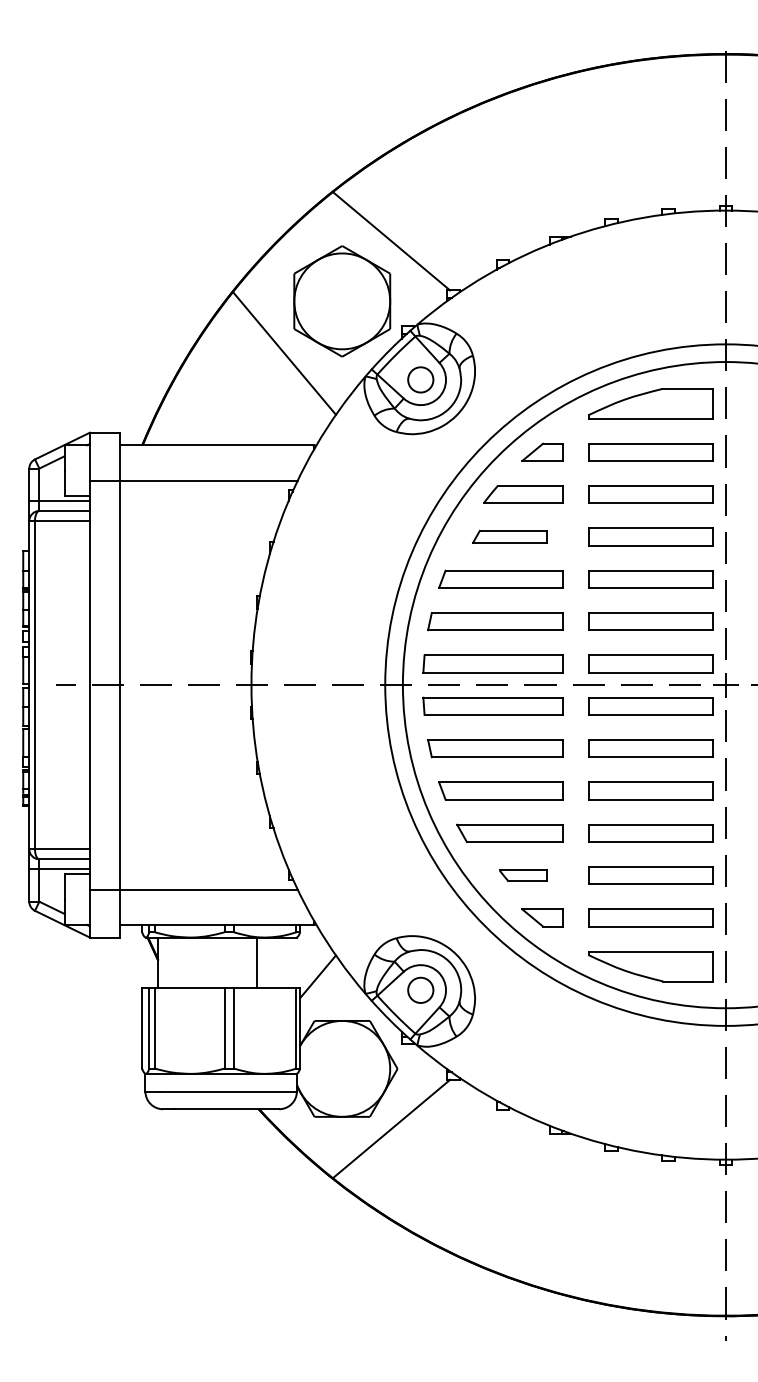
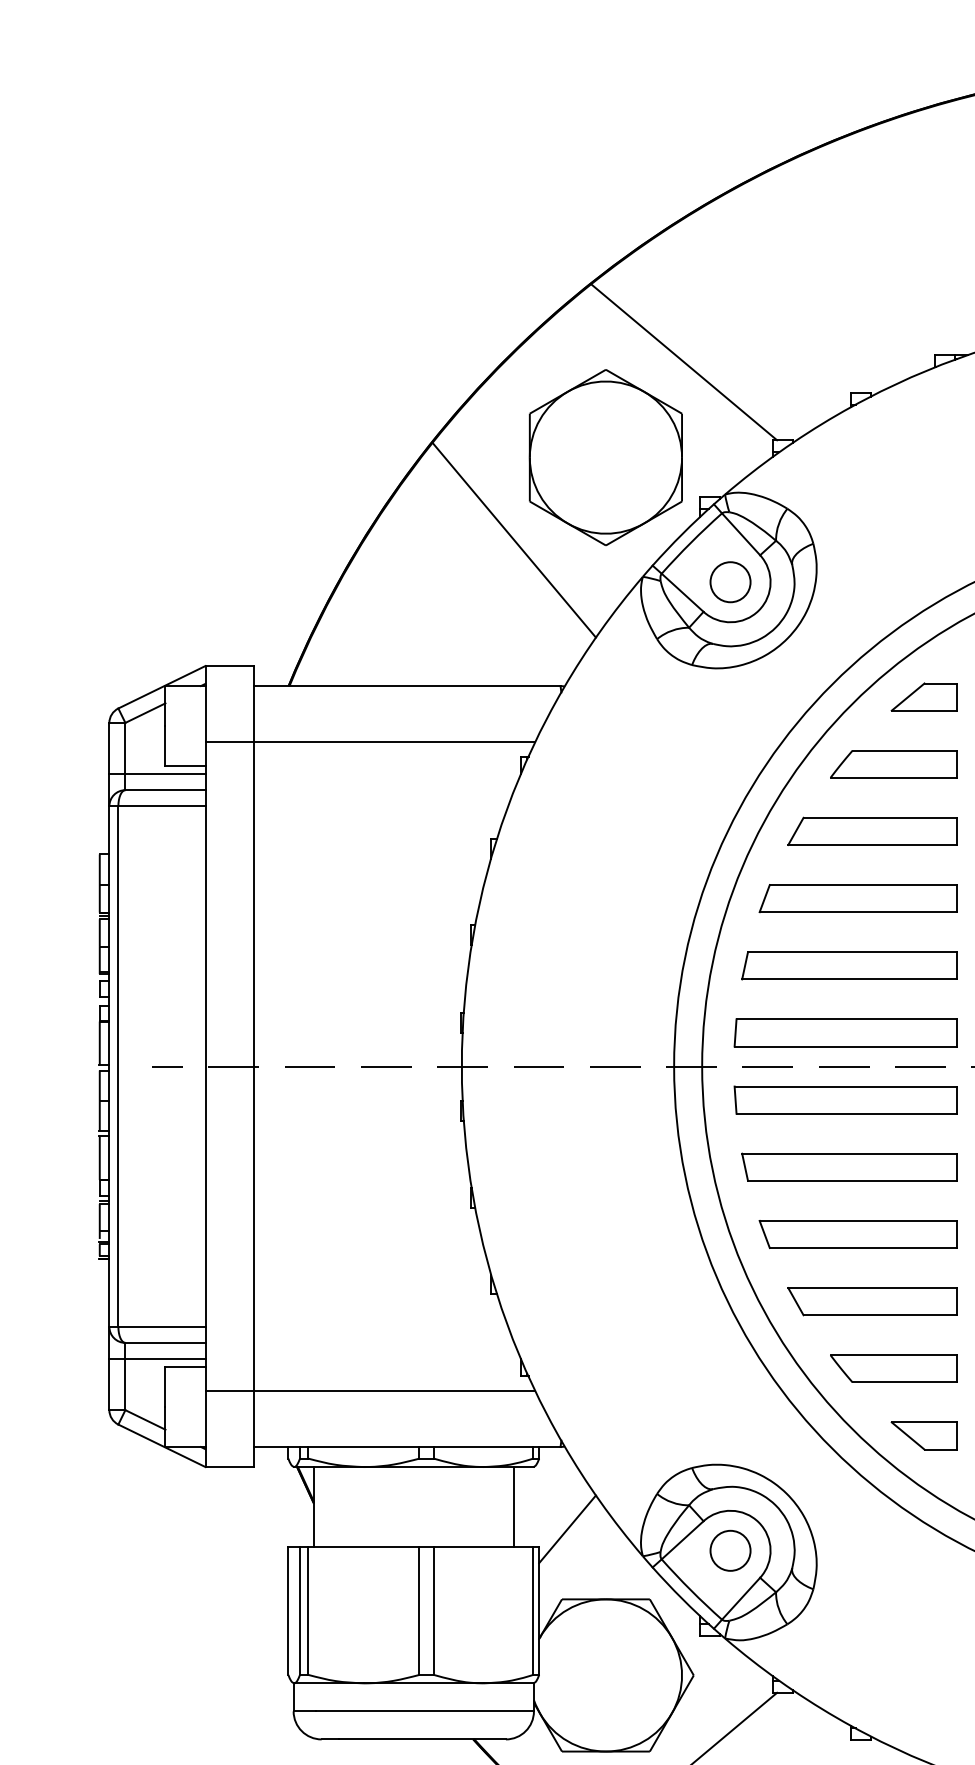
part: (509, 536) -> (871, 830), size x1.43
part: (523, 875) -> (893, 1368), size x1.67
line: (257, 962) -> (514, 1506), moved

